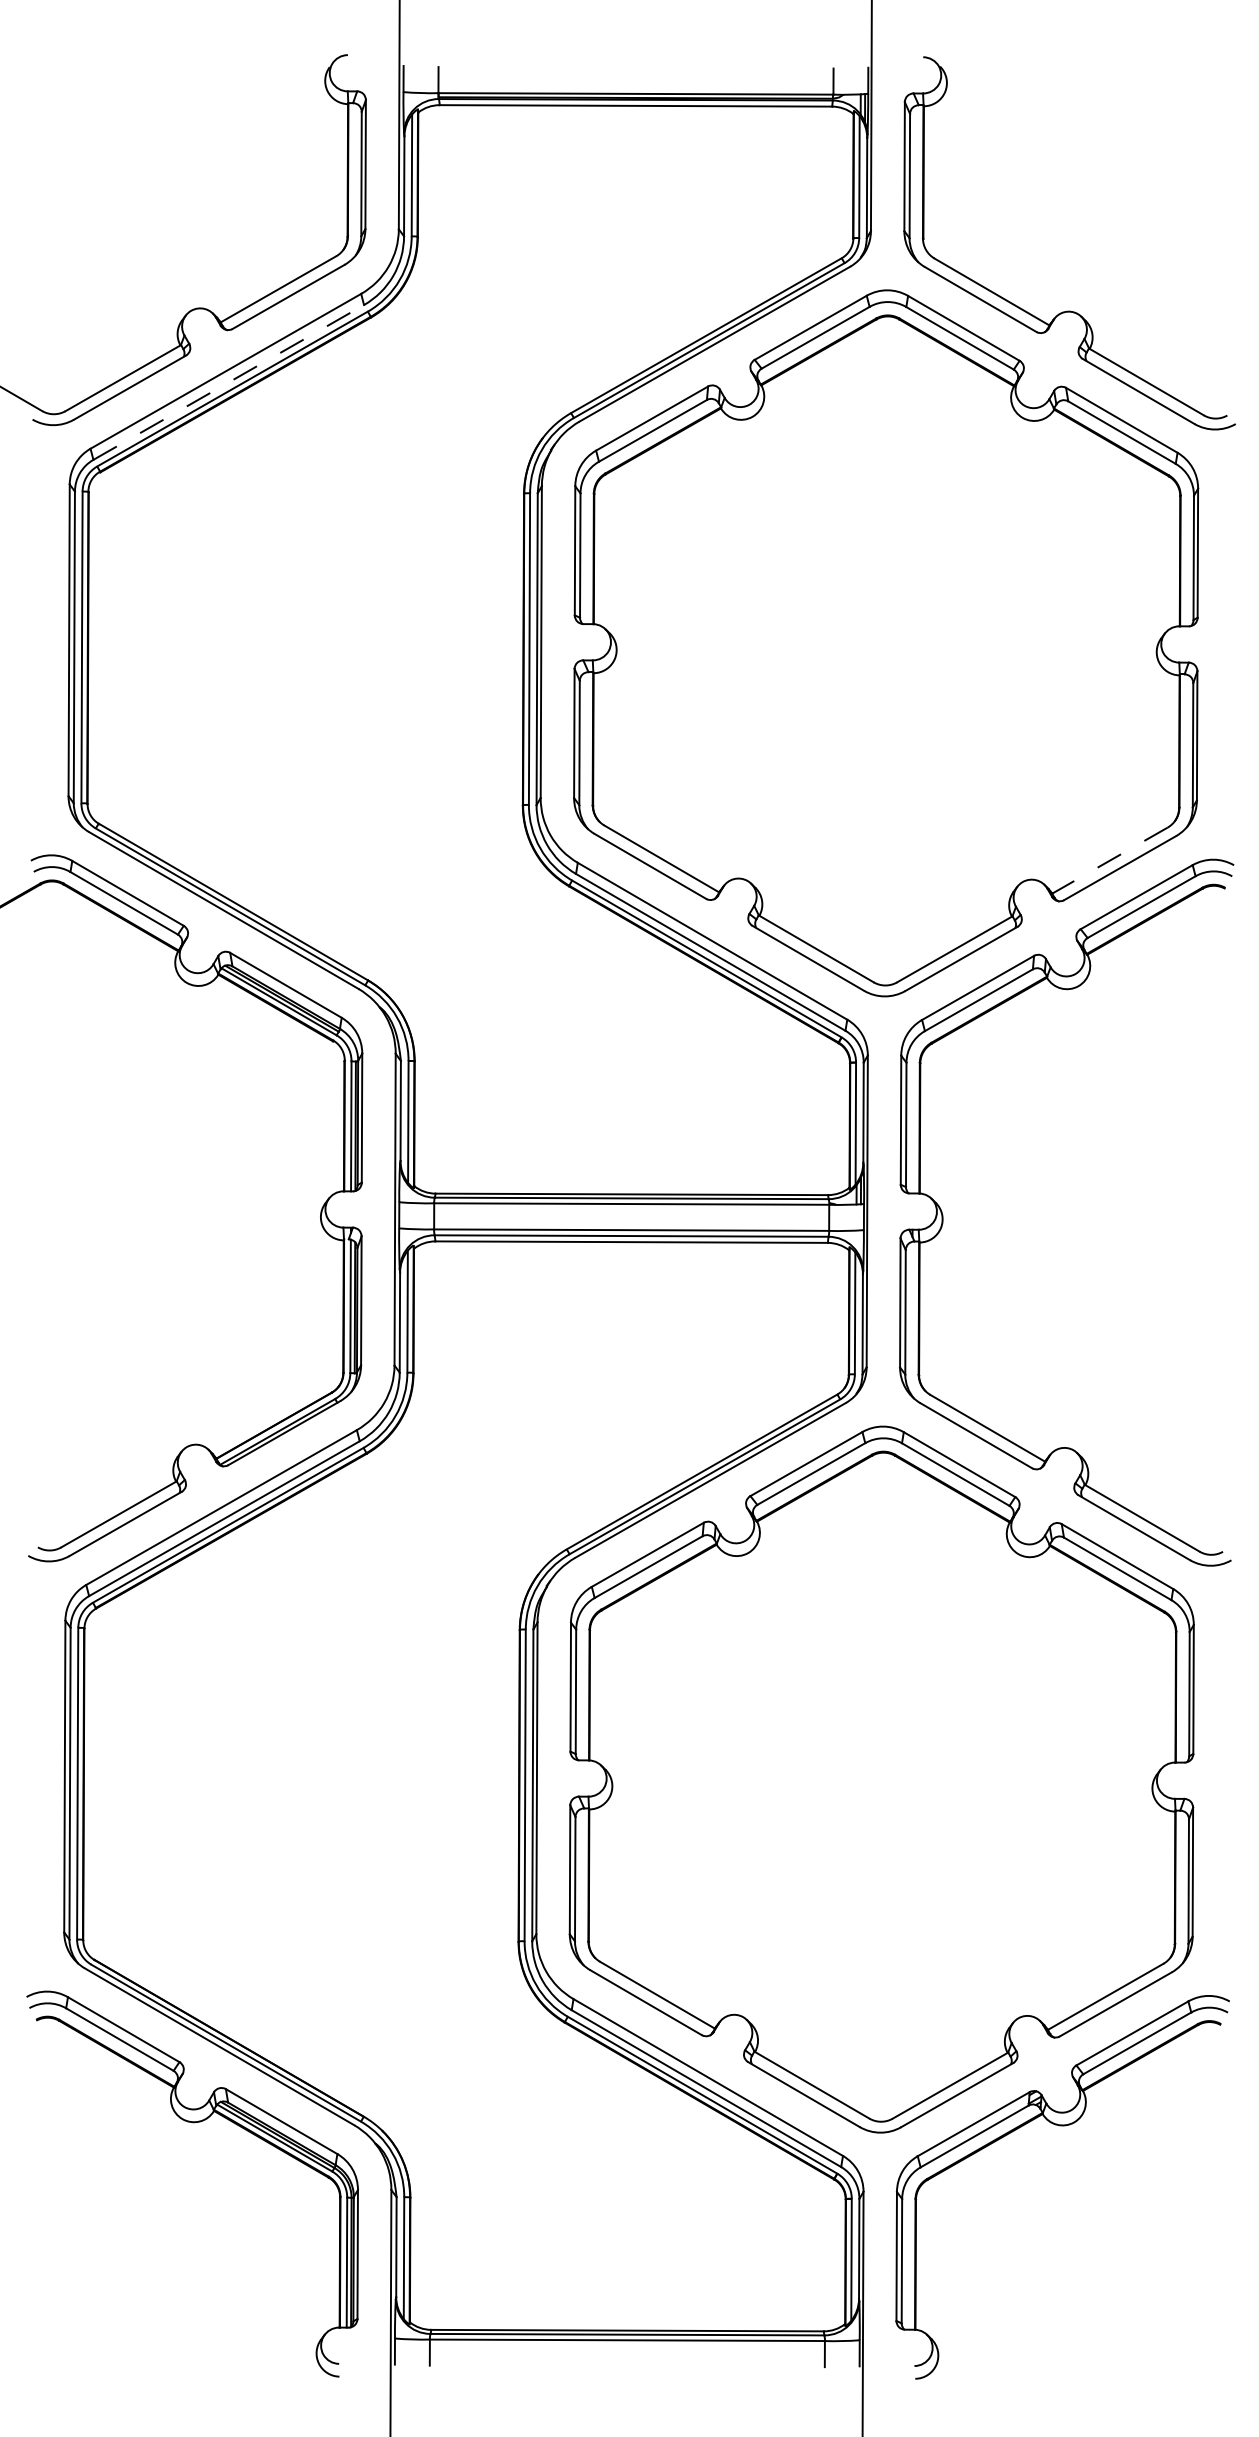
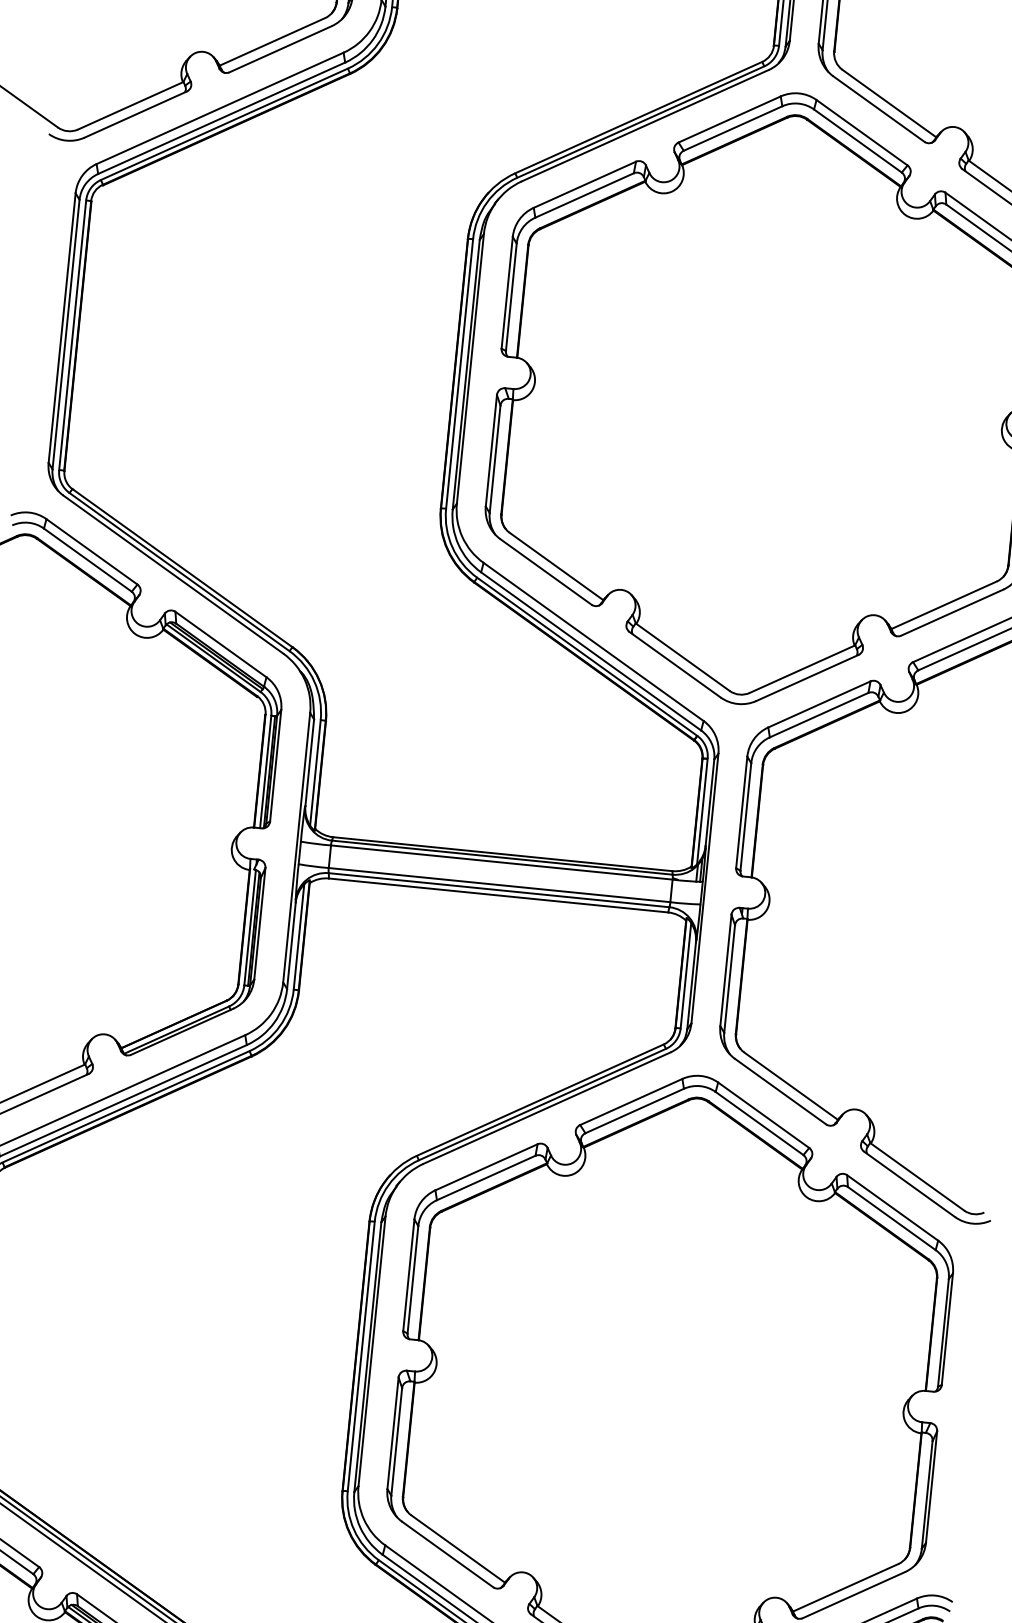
line: (228, 382) -> (221, 118), dashed -> solid
line: (1109, 860) -> (943, 605), dashed -> solid

